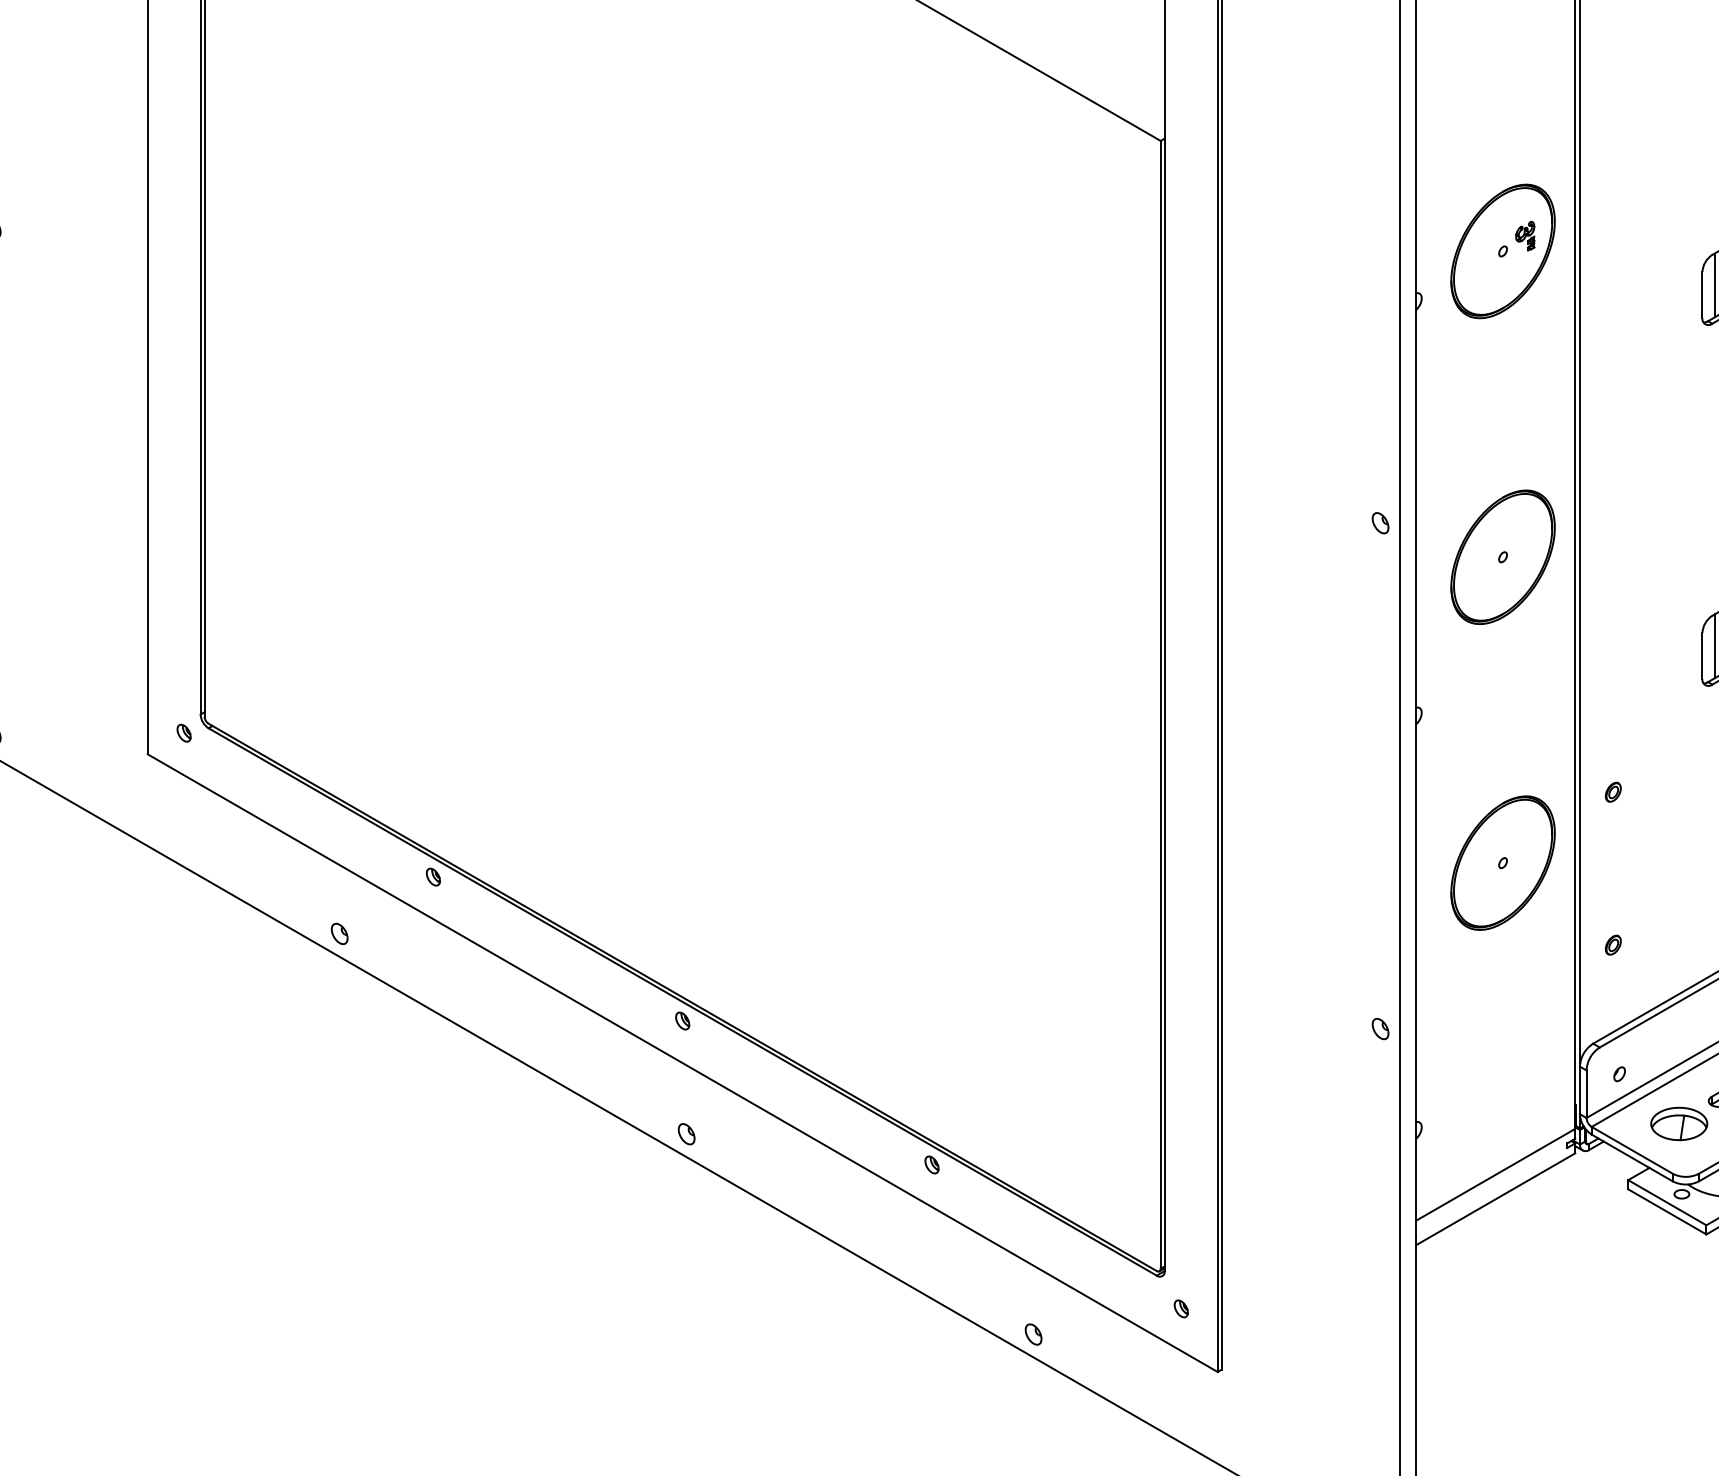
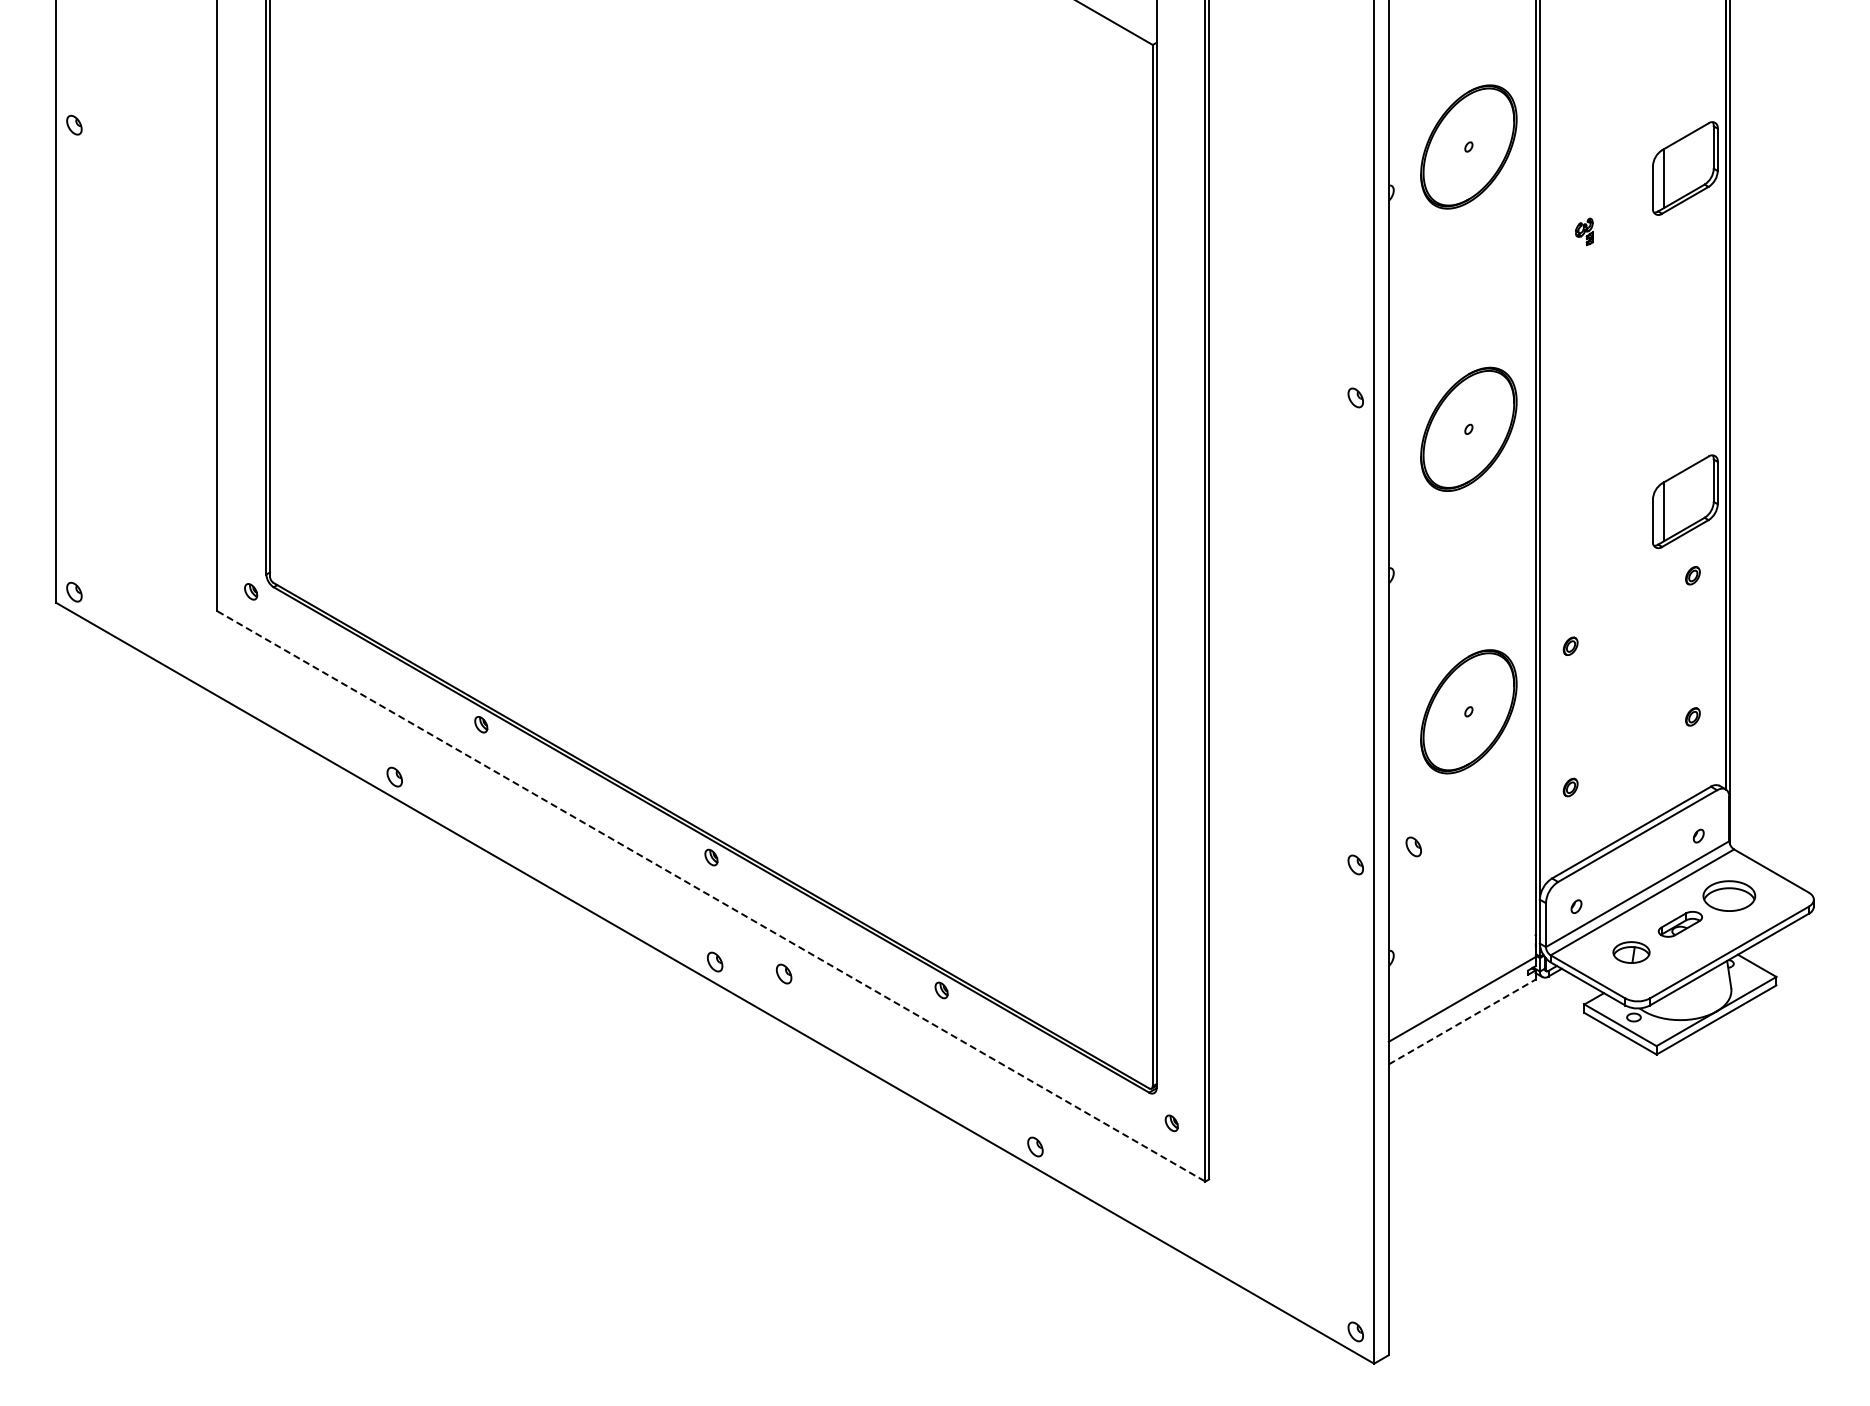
part: (1525, 235) -> (1584, 231), moved
part: (1443, 1009) -> (1413, 846), added
line: (682, 1063) -> (711, 896), solid -> dashed
part: (1679, 1123) -> (1631, 952), size x0.7
part: (760, 1146) -> (783, 973), added
line: (1496, 1199) -> (1462, 1022), solid -> dashed

